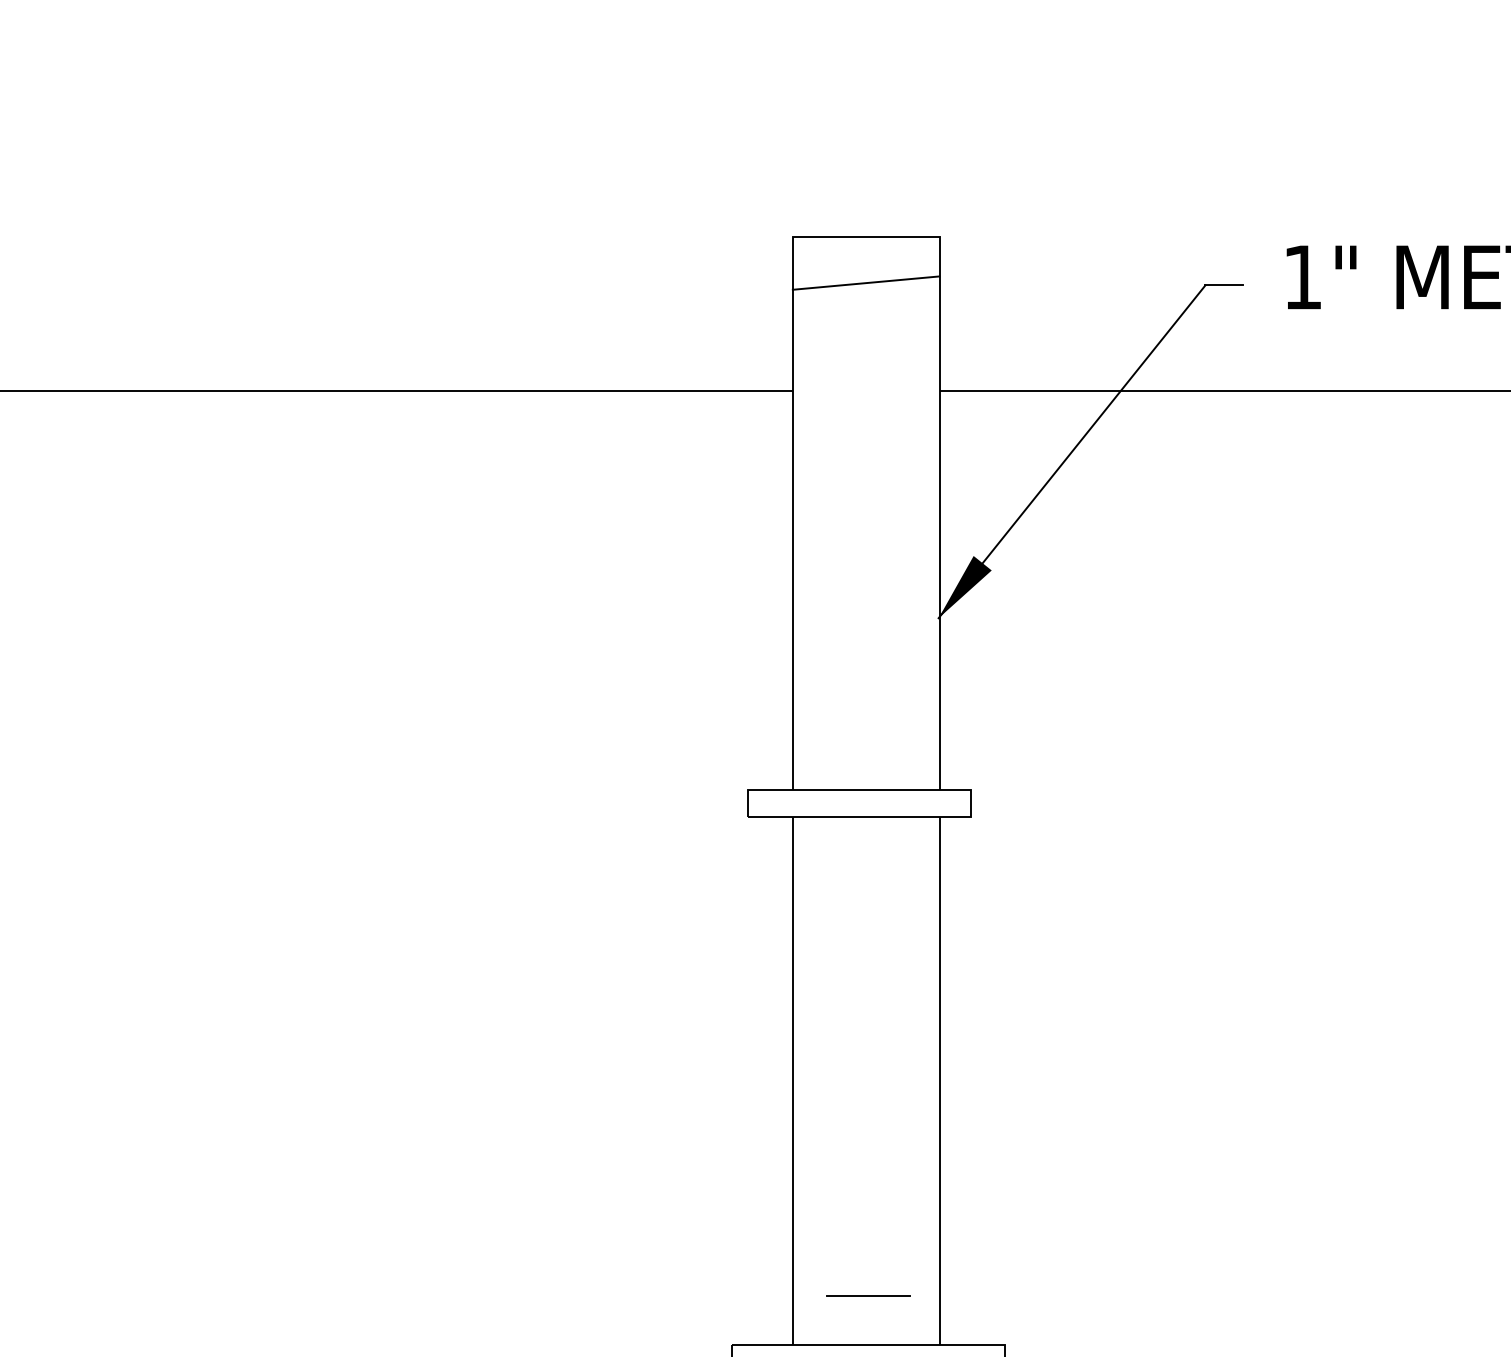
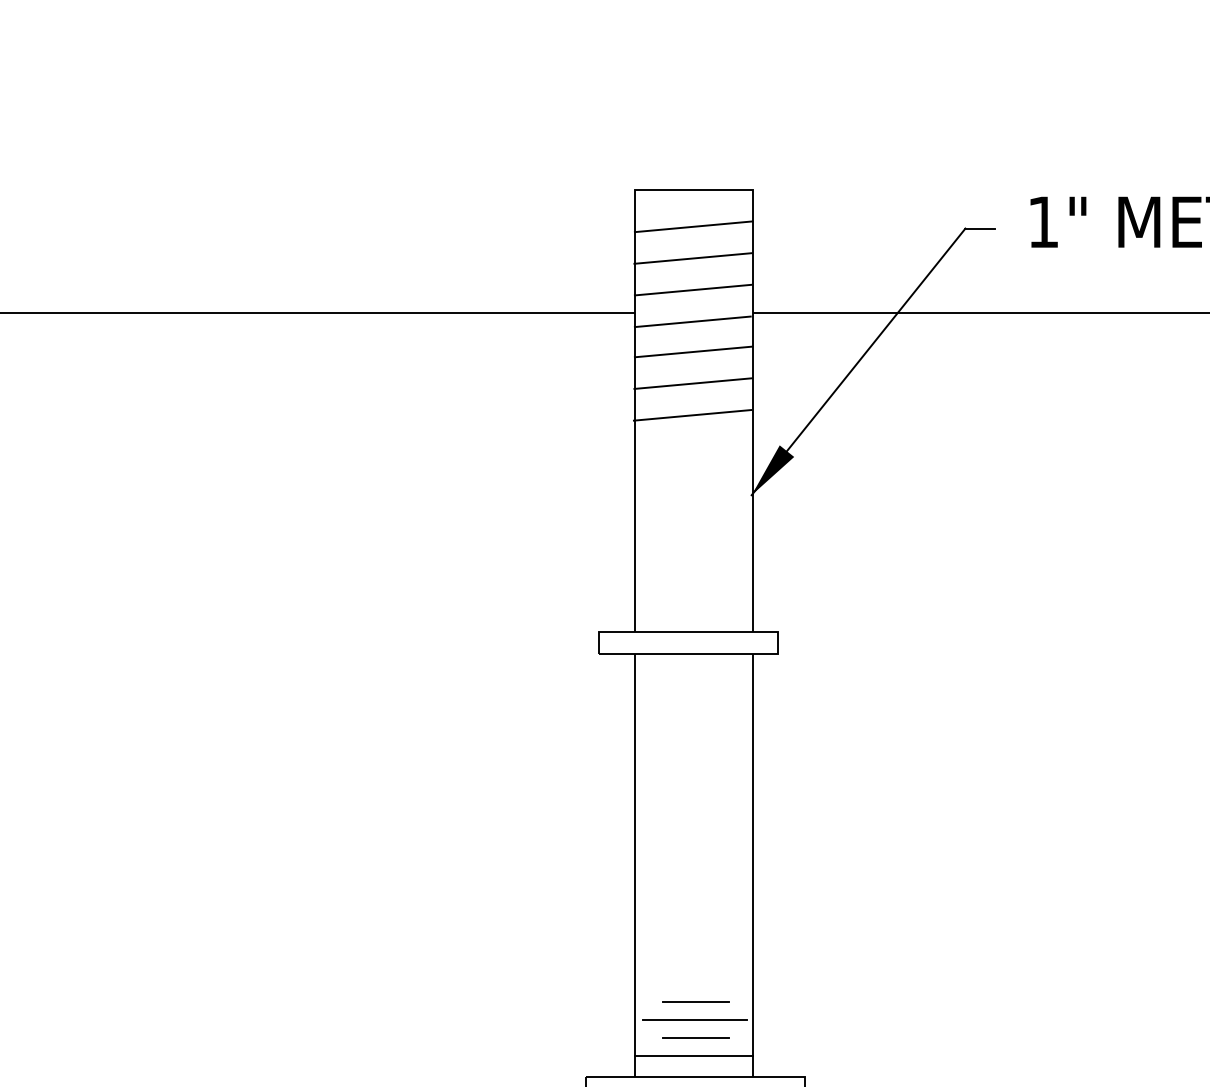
line: (865, 322) -> (693, 258), added
line: (865, 361) -> (693, 289), added
line: (864, 401) -> (692, 321), added
line: (865, 439) -> (693, 352), added
line: (865, 478) -> (693, 383), added
line: (864, 518) -> (692, 415), added
line: (868, 1250) -> (695, 1001), added
line: (867, 1273) -> (694, 1020), added
line: (865, 1318) -> (693, 1056), added

